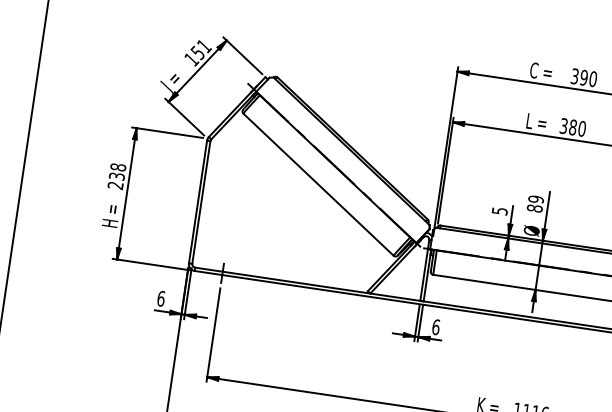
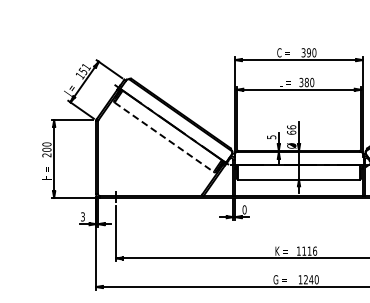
text: (117, 170) -> (46, 146), 238 -> 200
line: (318, 184) -> (164, 137), solid -> dashed
text: (535, 203) -> (291, 129), 89 -> 66
text: (162, 298) -> (83, 216), 6 -> 3
text: (436, 326) -> (244, 209), 6 -> 0

